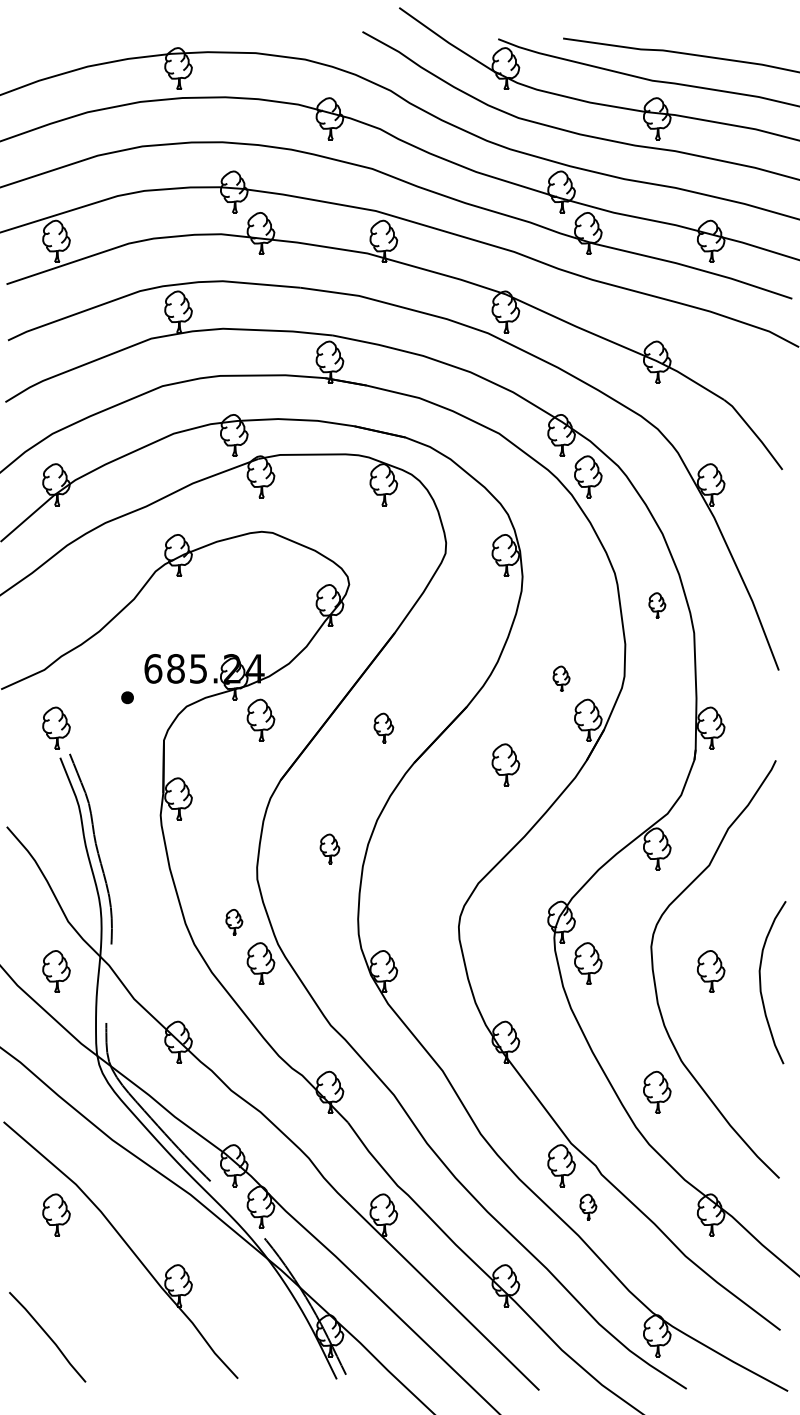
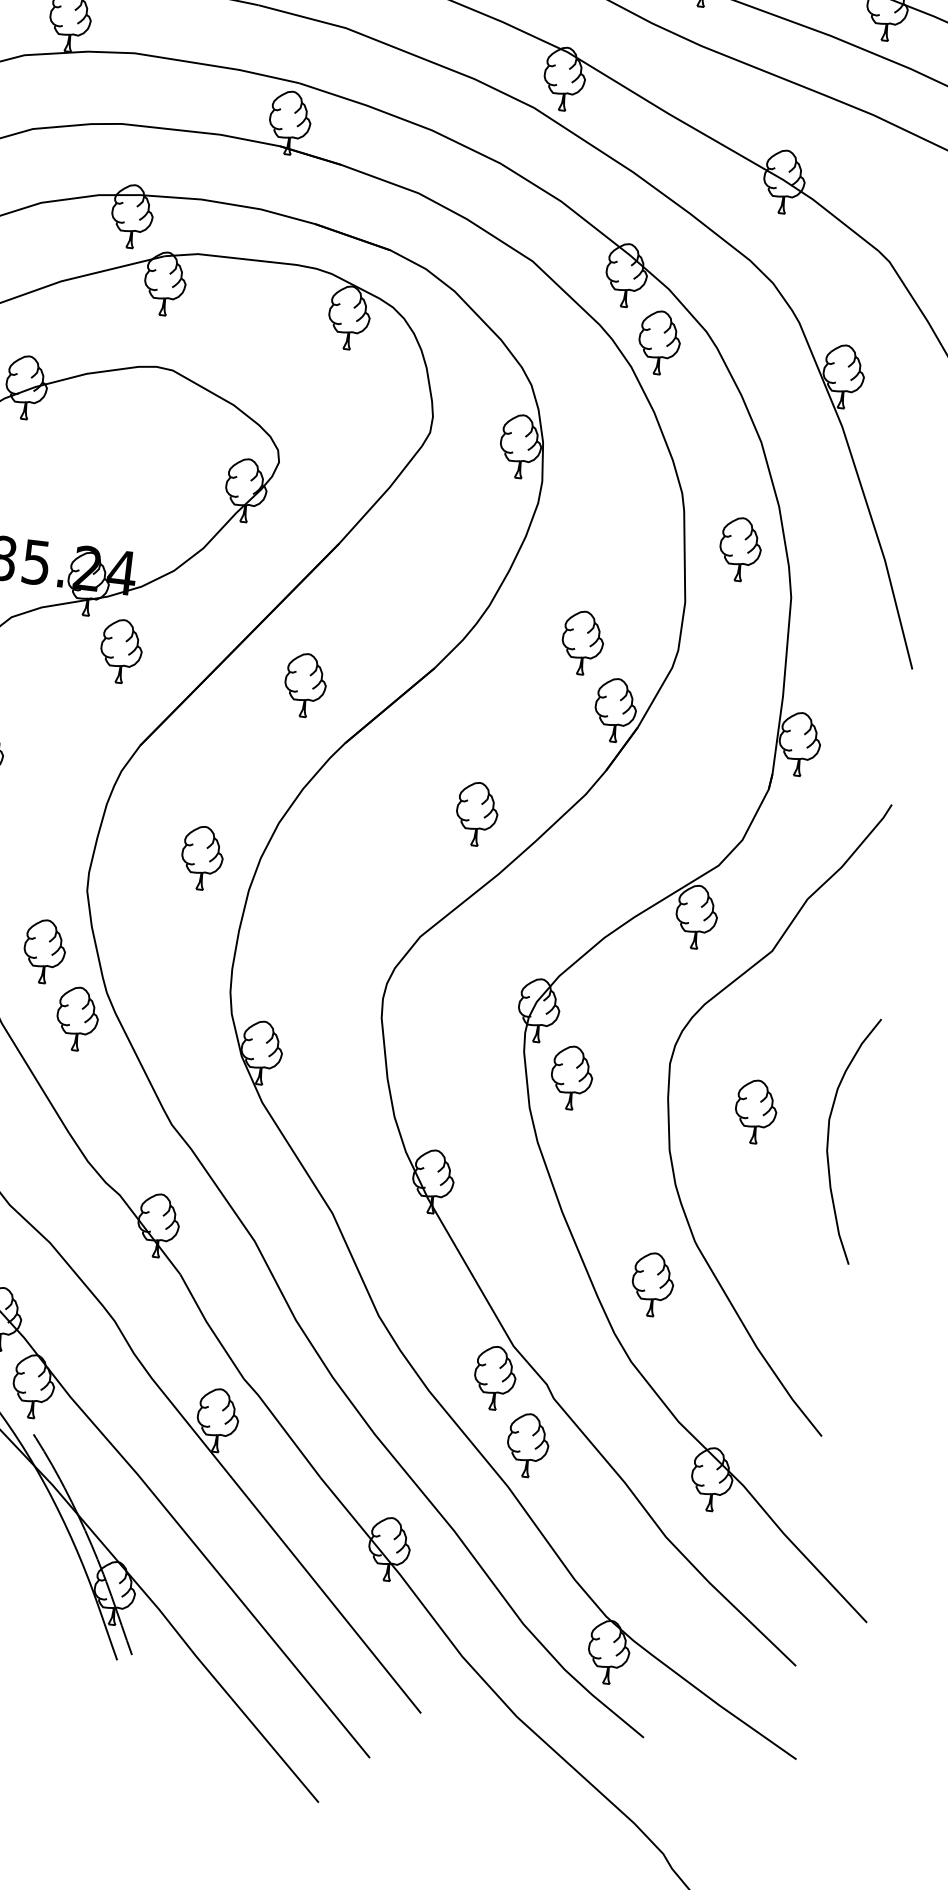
part: (657, 605) -> (740, 549), size x1.67
part: (561, 678) -> (582, 642), size x1.67
part: (383, 727) -> (305, 684), size x1.43
part: (505, 764) -> (476, 813), moved
part: (329, 848) -> (201, 857), size x1.43
part: (234, 921) -> (45, 950), size x1.67
part: (588, 1206) -> (528, 1444), size x1.67

